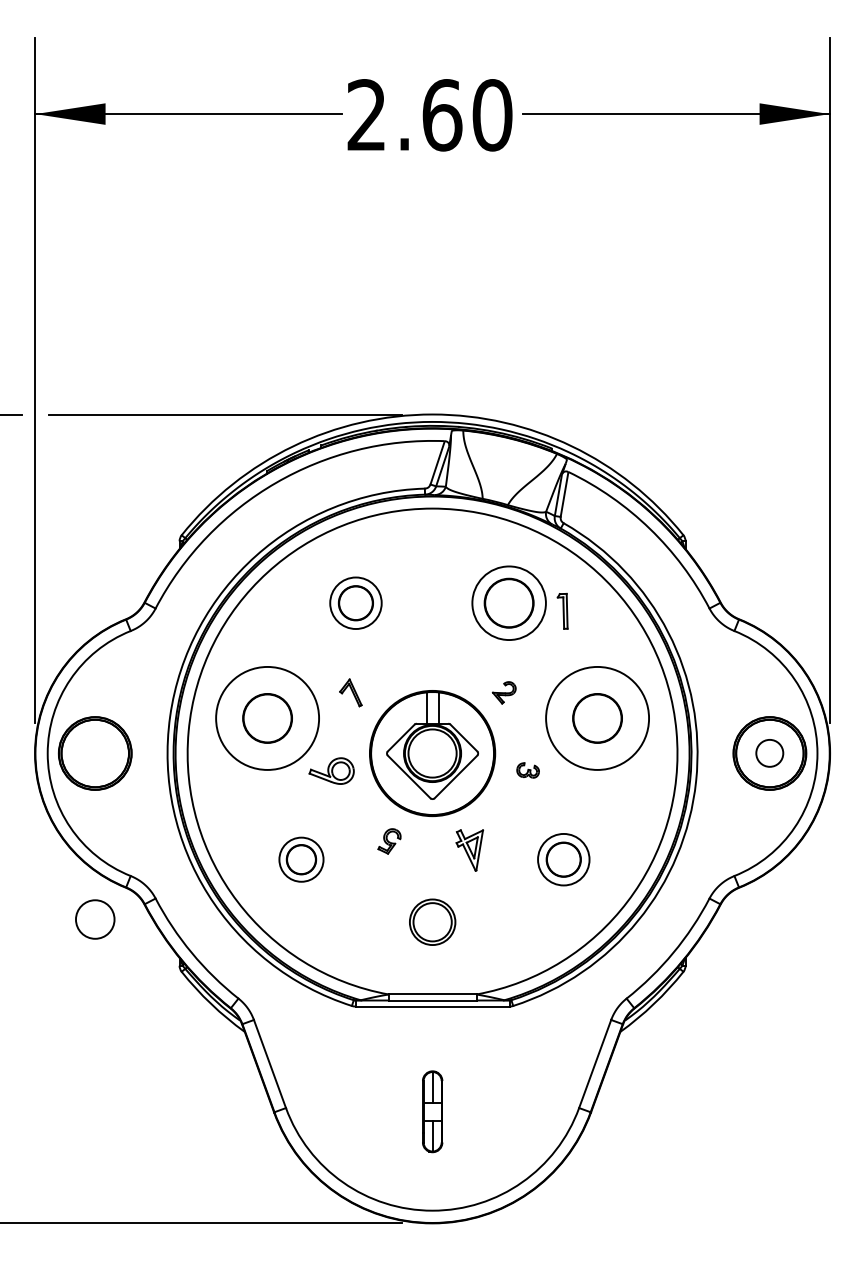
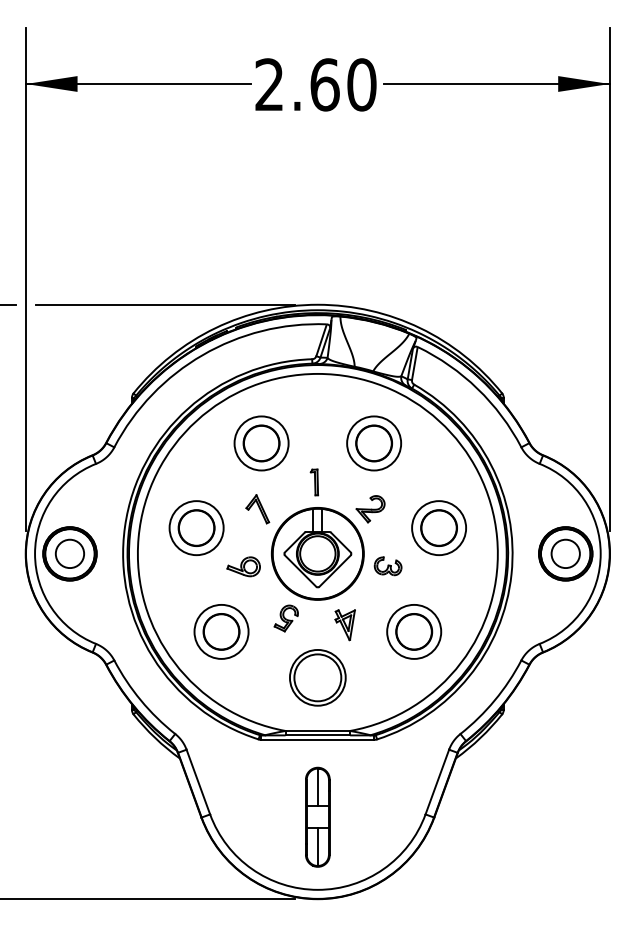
part: (355, 603) -> (261, 443), size x1.43
part: (562, 611) -> (314, 482), moved
part: (350, 693) -> (257, 509), size x1.43
part: (504, 693) -> (370, 509), size x1.67
circle: (267, 718) -> (196, 528), size x0.71
circle: (598, 718) -> (439, 528), size x0.71
circle: (769, 752) -> (565, 553), size x1.43
part: (527, 770) -> (387, 566), size x1.67
part: (388, 841) -> (285, 618), size x1.43
part: (301, 859) -> (221, 631), size x1.67
part: (564, 859) -> (414, 631), size x1.43
circle: (94, 918) -> (69, 553), moved
part: (432, 921) -> (317, 677), size x1.67
part: (432, 1110) -> (317, 816), size x1.67

